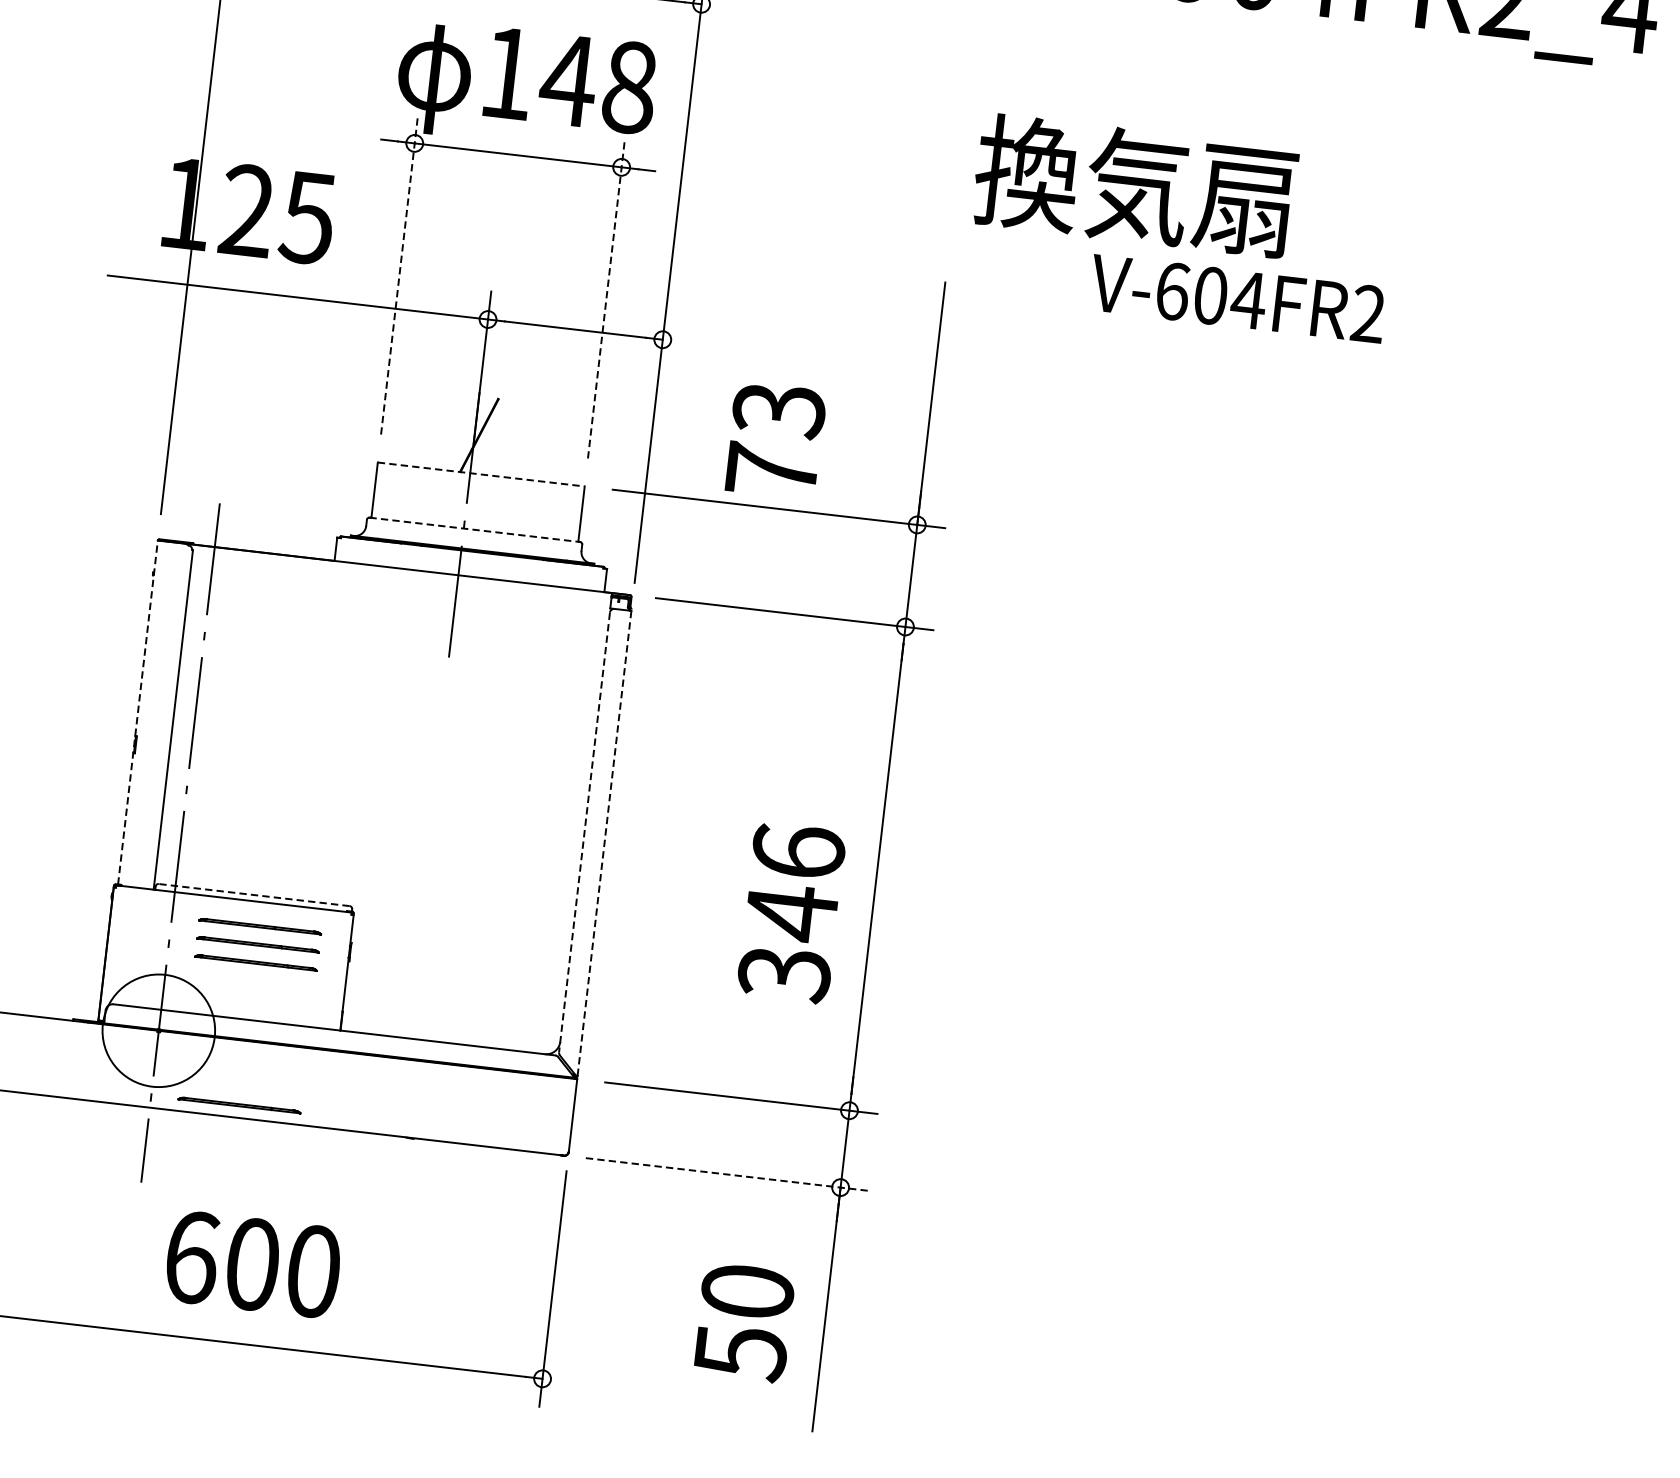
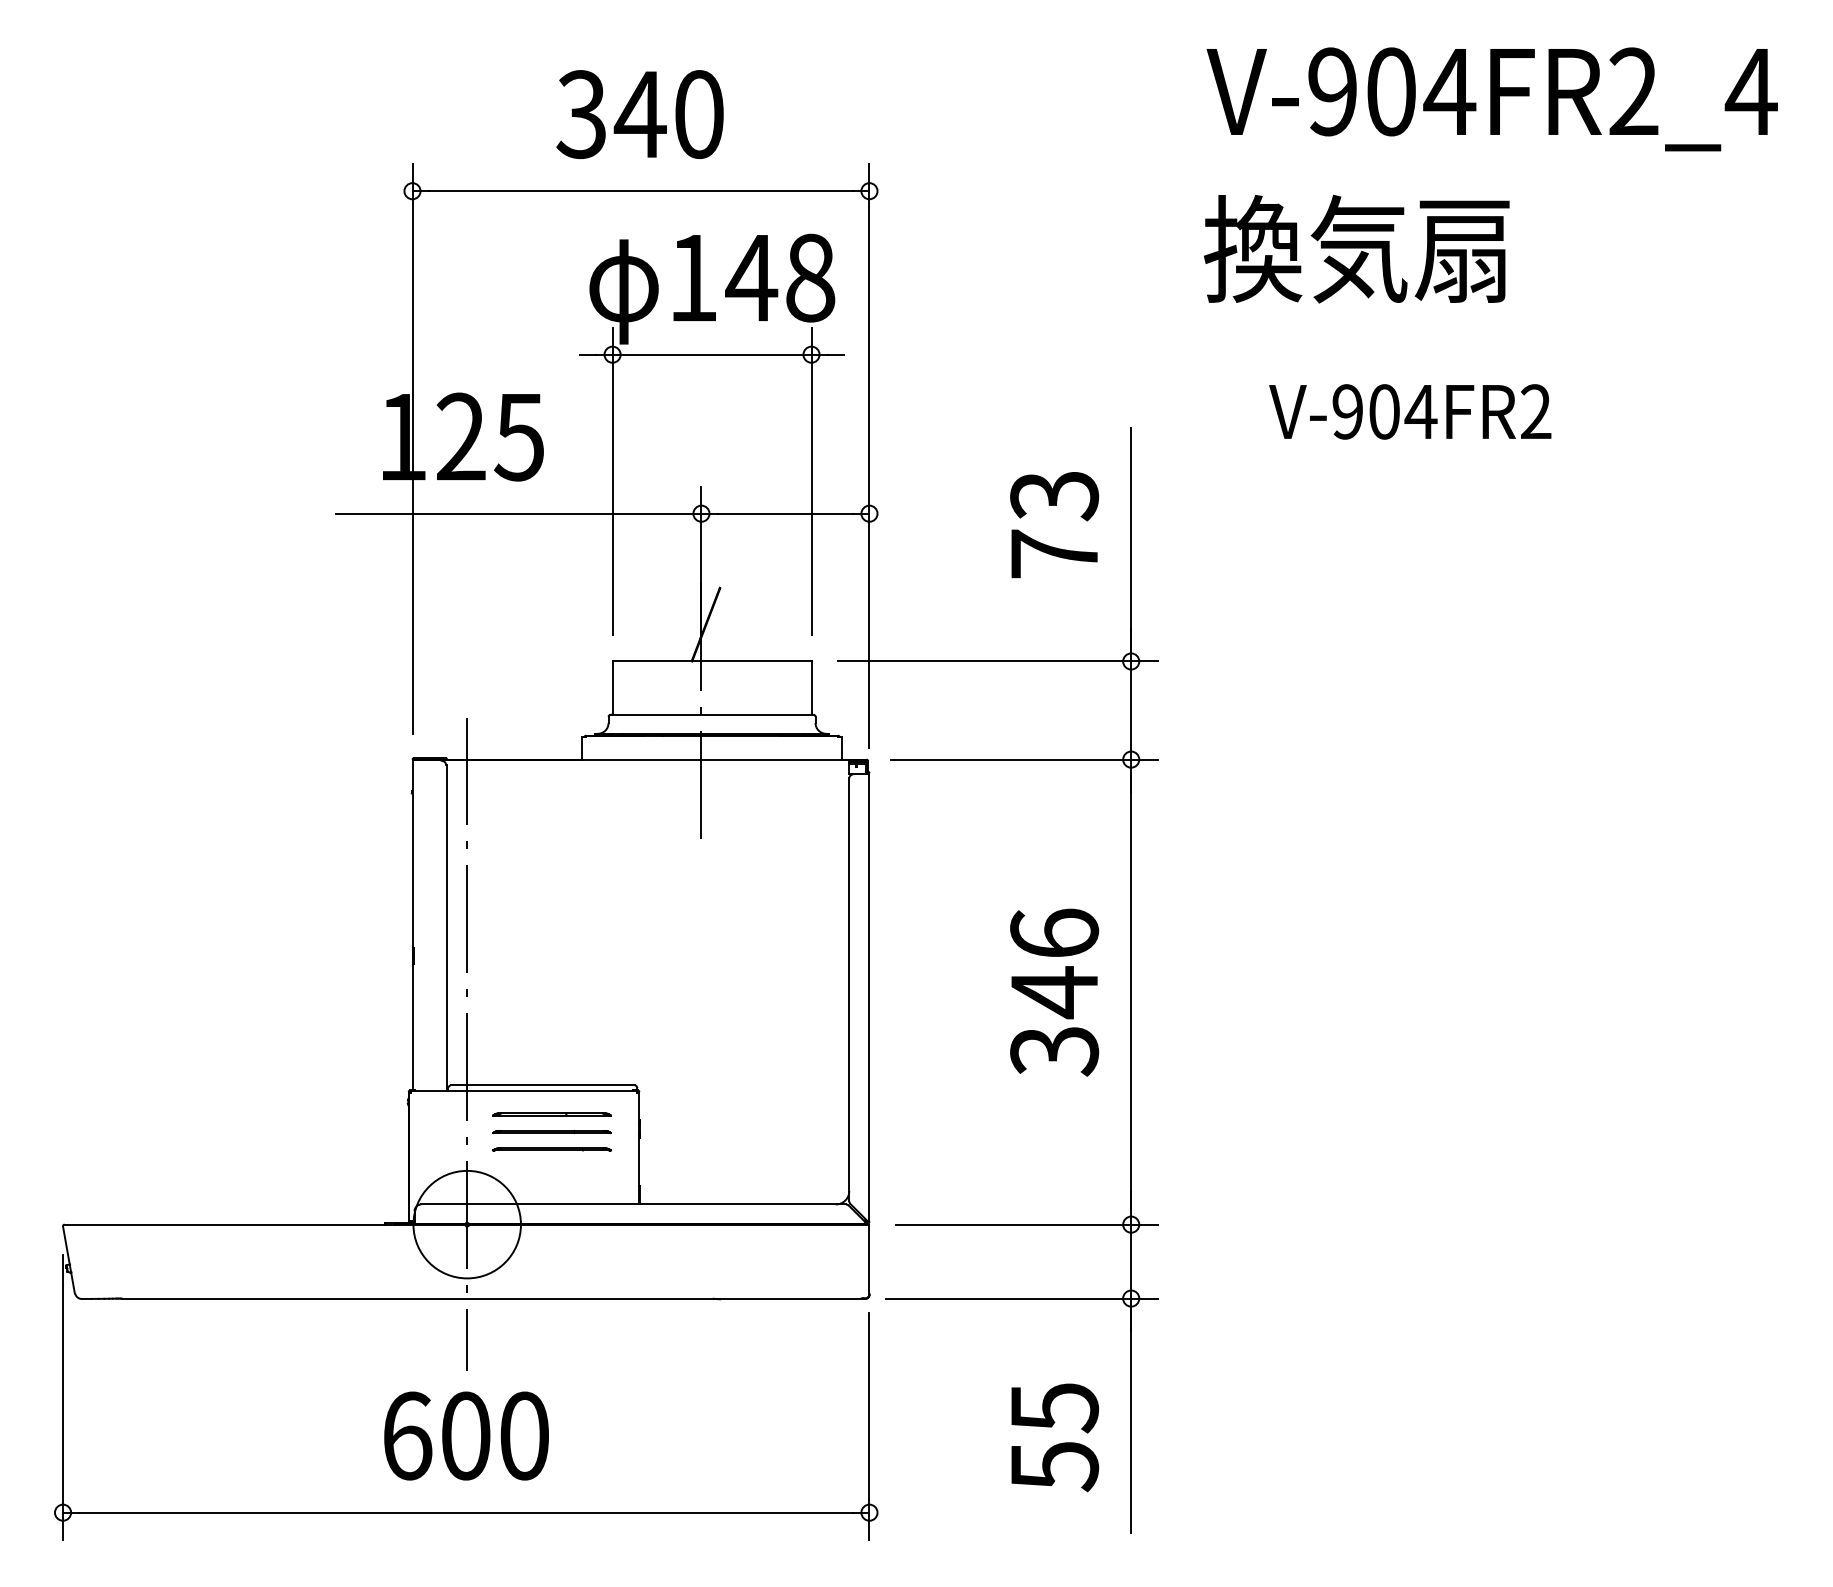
text: (1134, 185) -> (1356, 248), moved
line: (399, 274) -> (612, 480), dashed -> solid
text: (1172, 290) -> (1347, 411), V-604FR2 -> V-904FR2
line: (606, 298) -> (811, 480), dashed -> solid
text: (775, 441) -> (1054, 525), moved
line: (481, 474) -> (712, 661), dashed -> solid
line: (475, 529) -> (712, 714), dashed -> solid
line: (138, 712) -> (412, 924), dashed -> solid
line: (584, 833) -> (849, 990), dashed -> solid
line: (604, 841) -> (869, 996), dashed -> solid
line: (253, 895) -> (542, 1085), dashed -> solid
text: (791, 913) -> (1054, 992), moved
line: (239, 1105) -> (551, 1286), removed
line: (727, 1174) -> (1022, 1298), dashed -> solid
text: (253, 1263) -> (466, 1435), moved
text: (747, 1292) -> (1054, 1408), 50 -> 55

